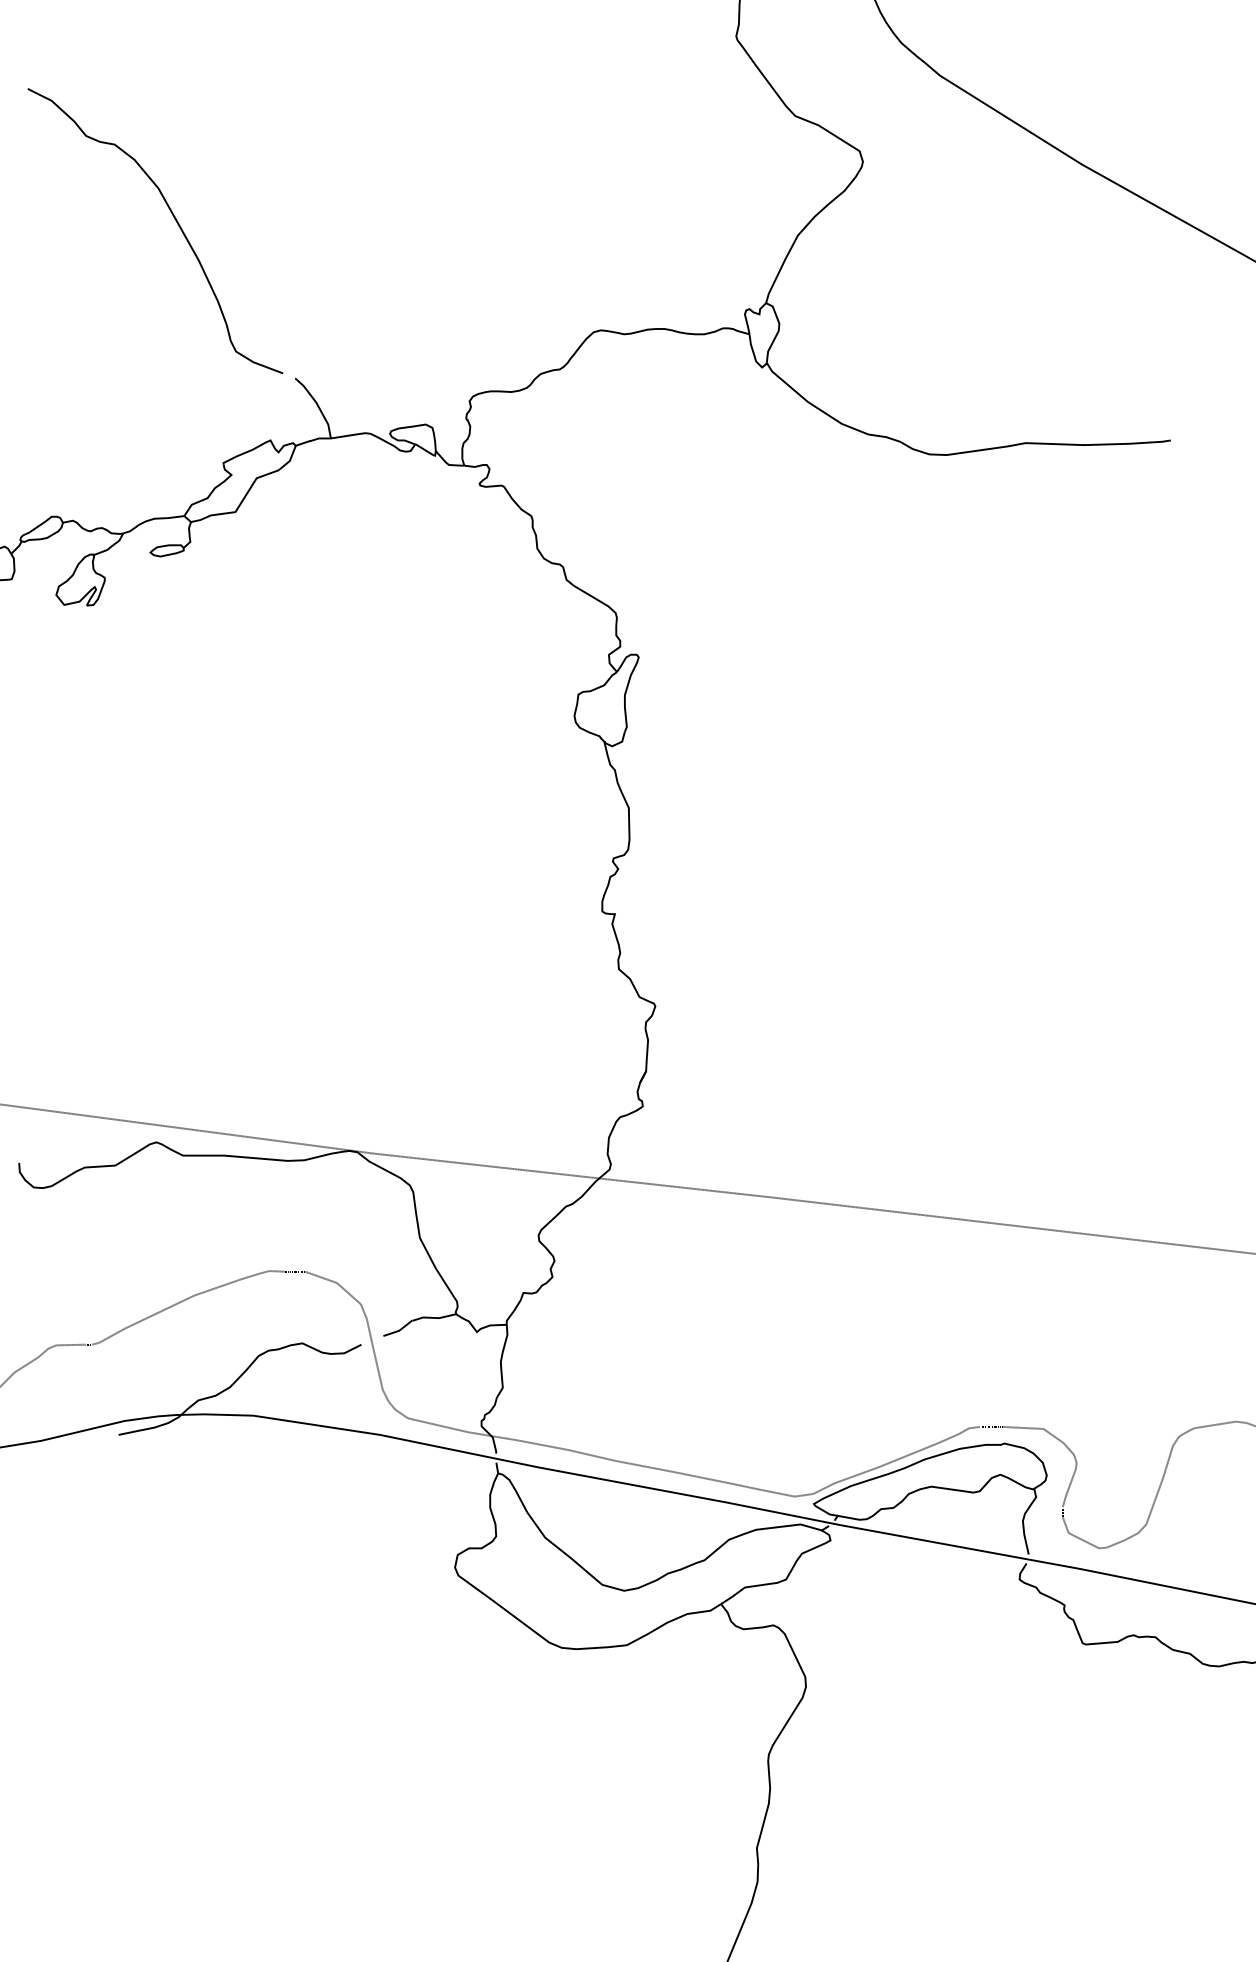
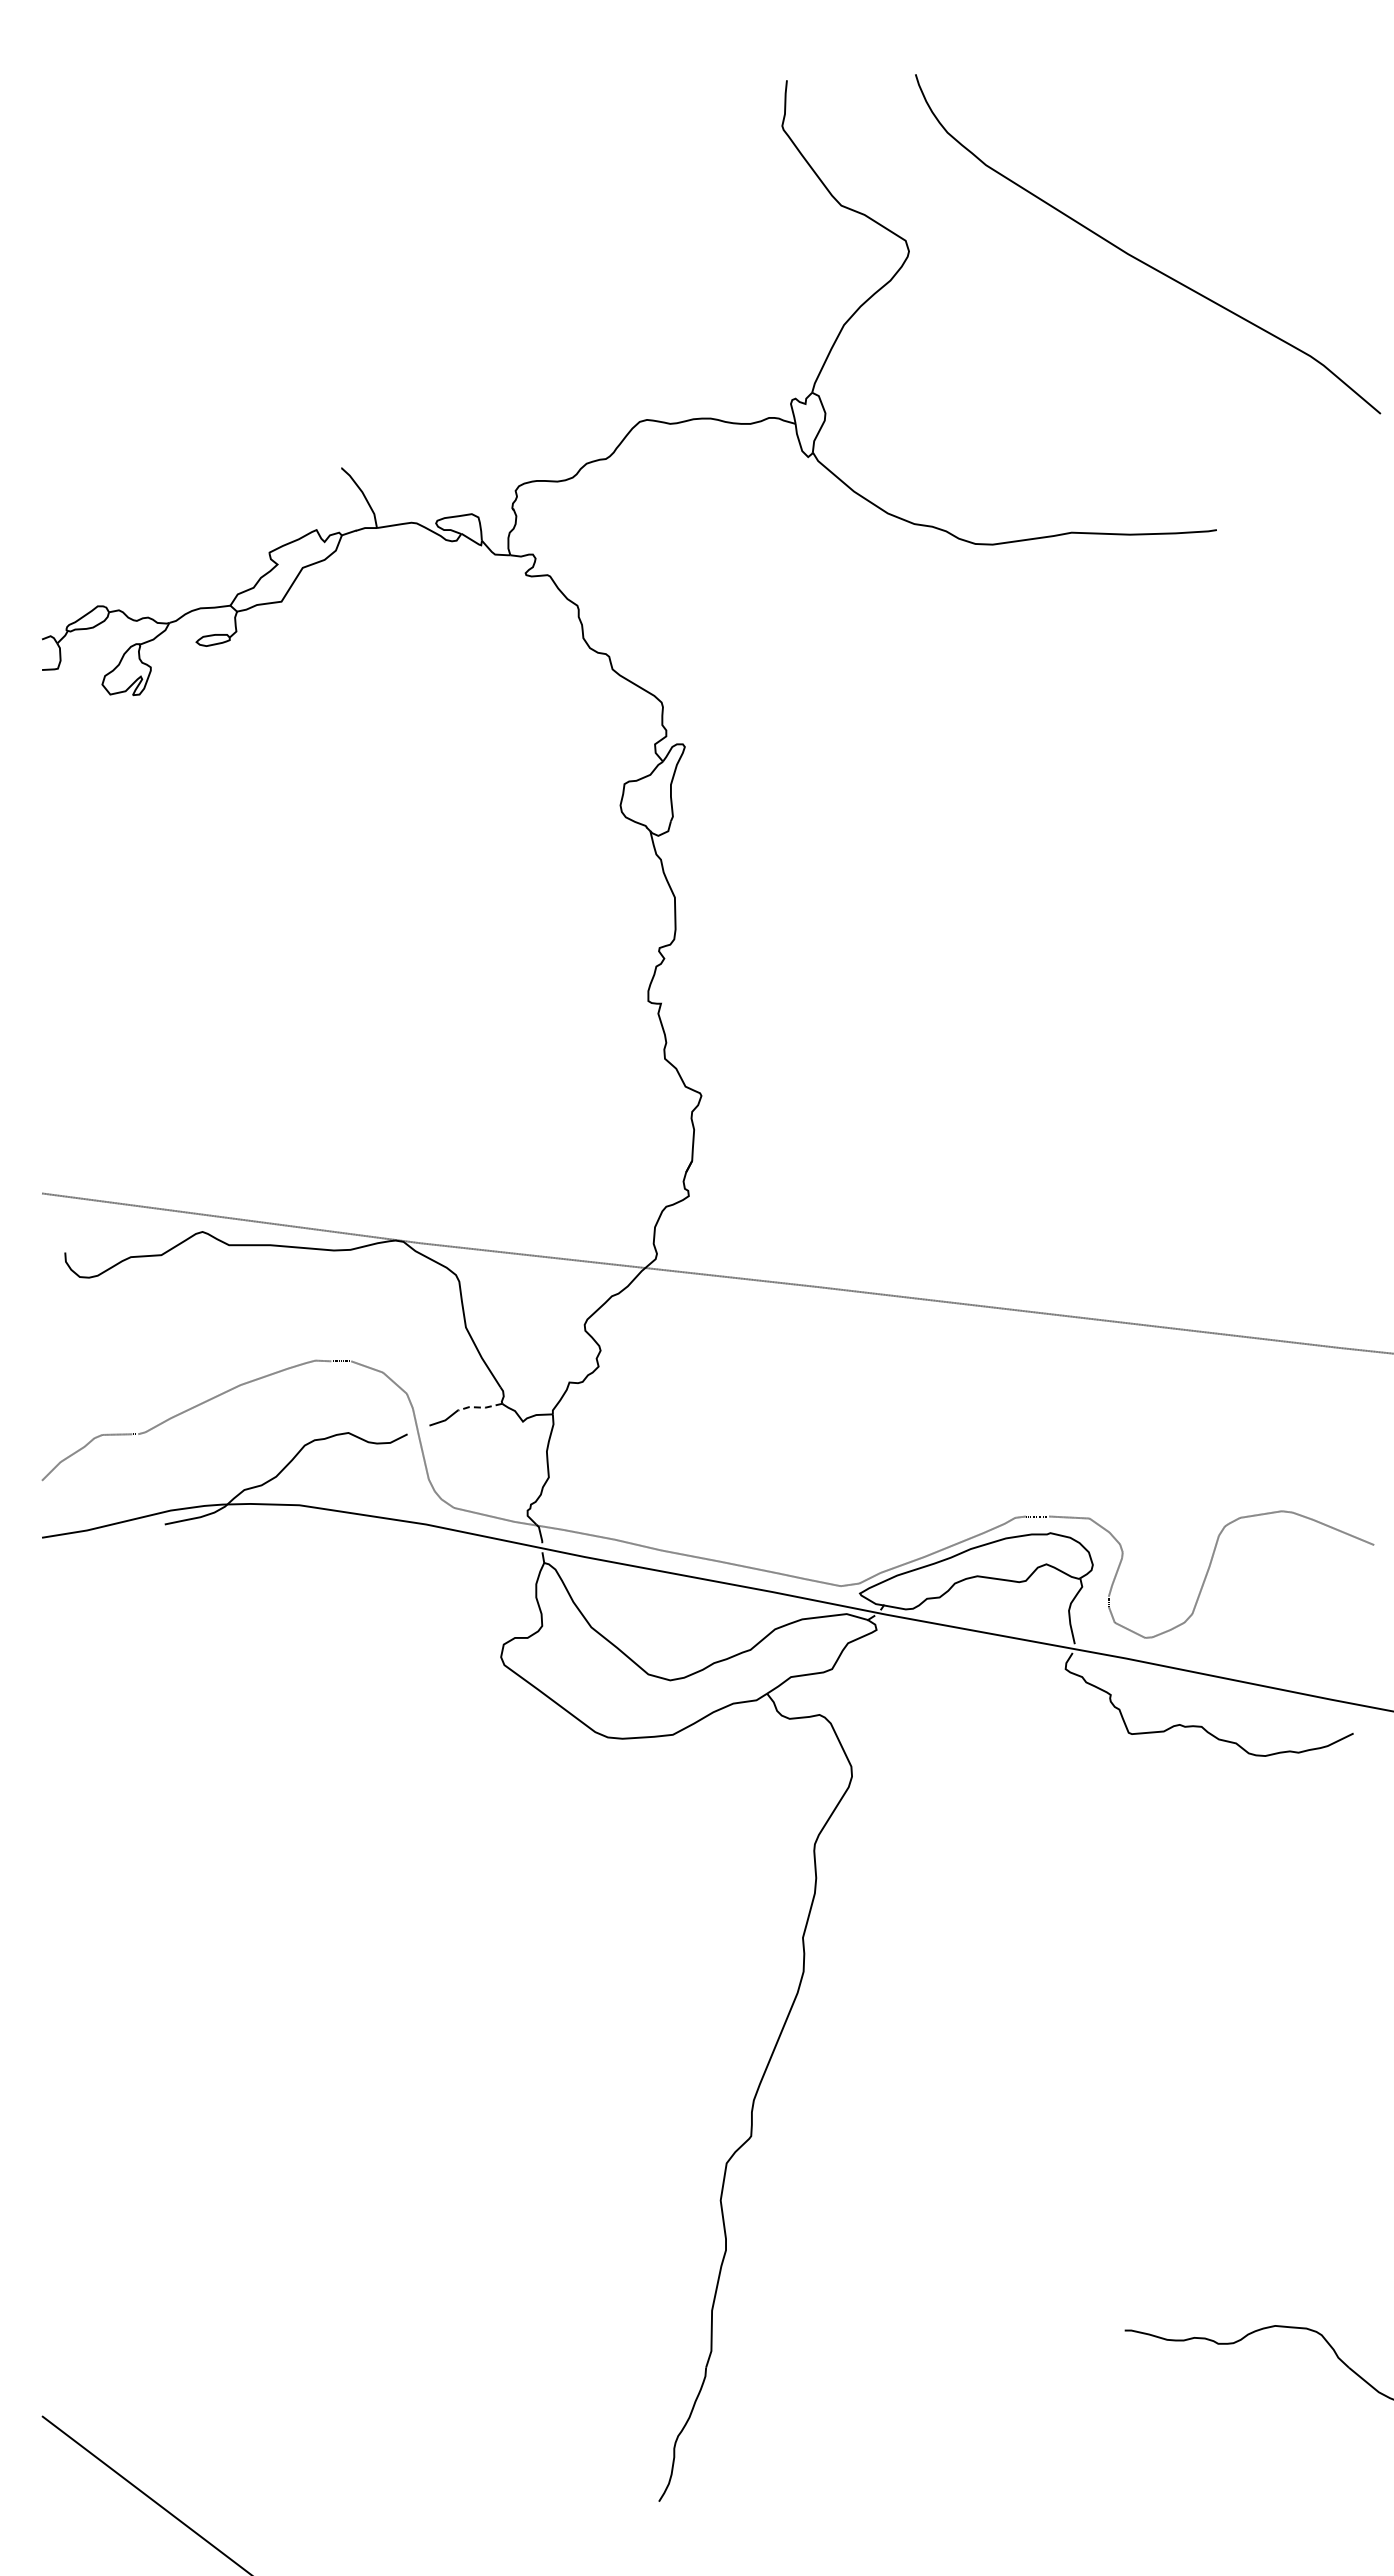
curve: (175, 220) -> (221, 310), removed
line: (434, 1317) -> (480, 1407), solid -> dashed

